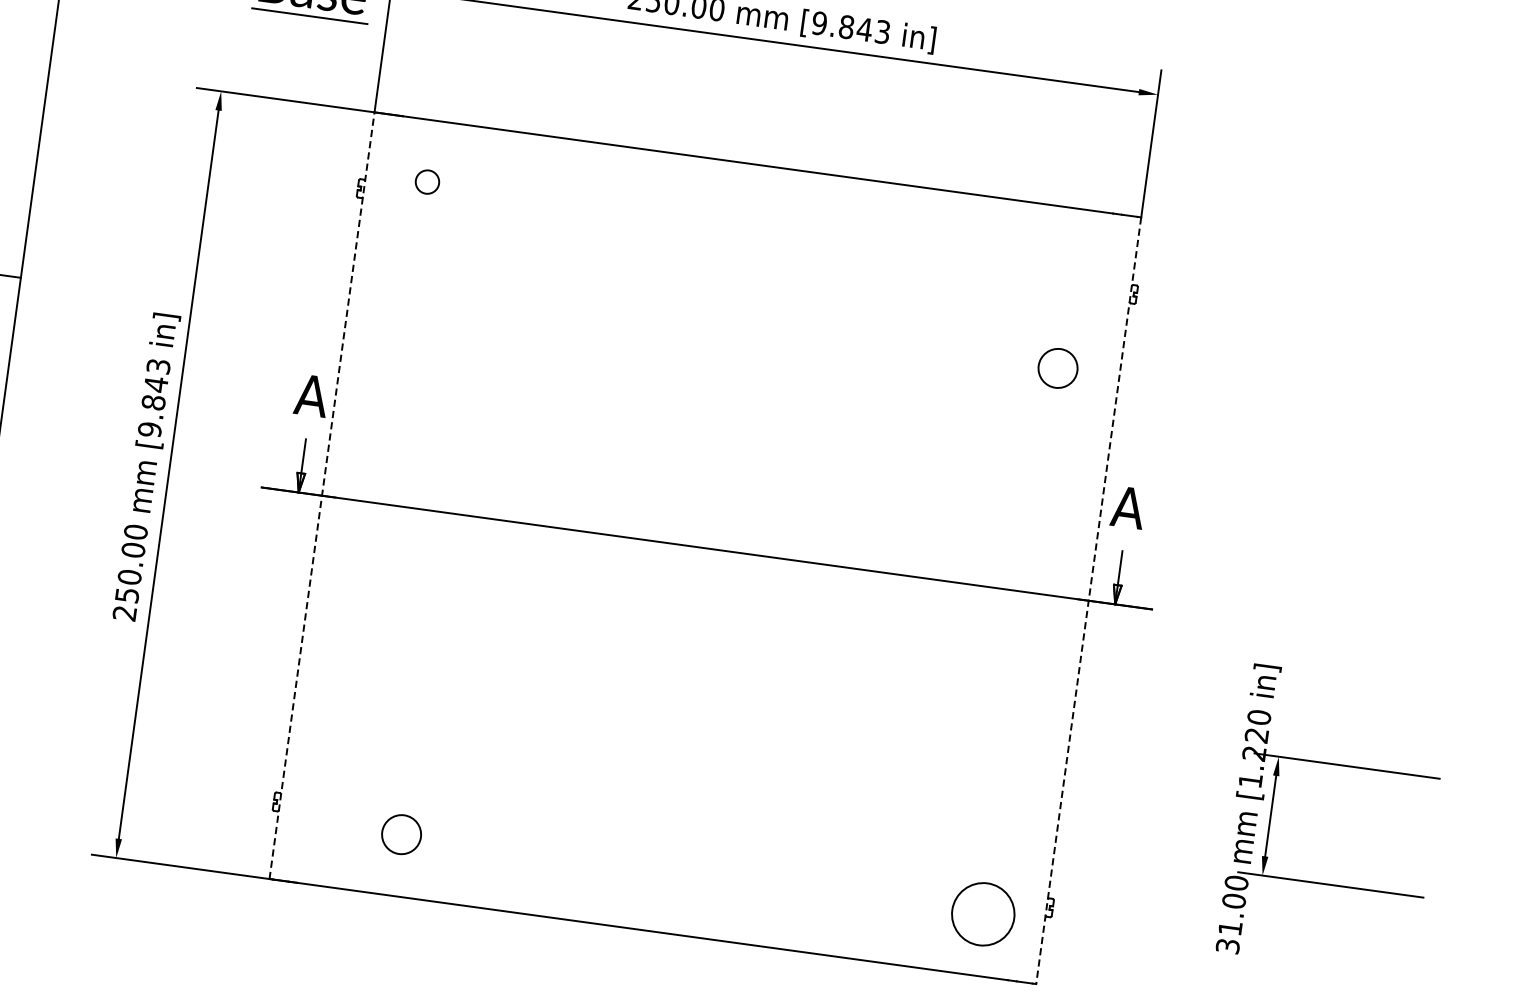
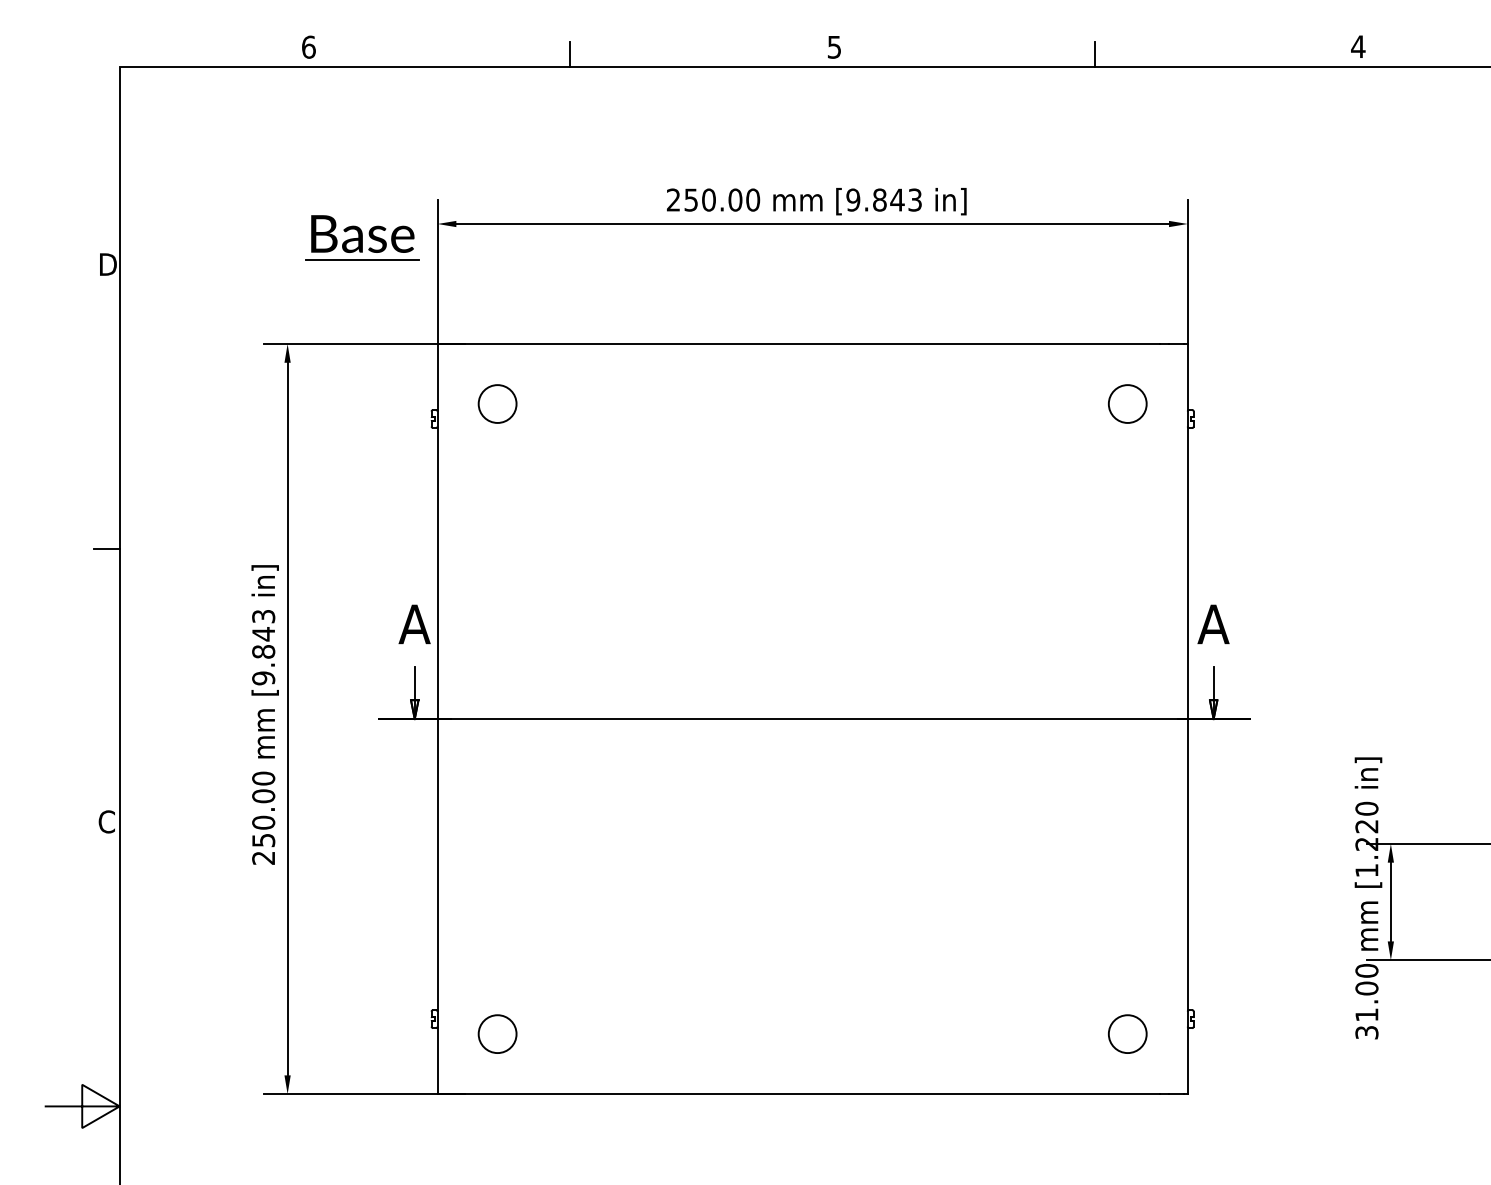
circle: (427, 181) -> (497, 403), size x1.67
circle: (1057, 367) -> (1127, 403), moved
line: (321, 495) -> (437, 718), dashed -> solid
line: (1088, 601) -> (1187, 719), dashed -> solid
circle: (401, 833) -> (497, 1033), moved
circle: (982, 914) -> (1127, 1034), size x0.62

